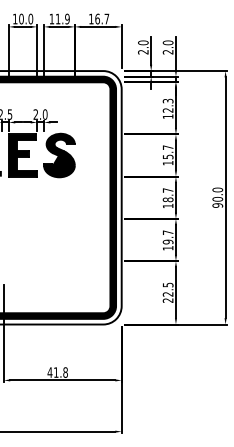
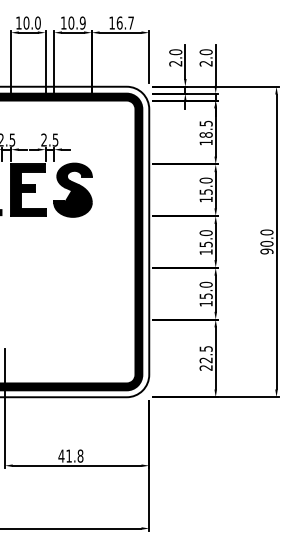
text: (58, 18) -> (71, 22), 11.9 -> 10.9
text: (167, 105) -> (205, 128), 12.3 -> 18.5
text: (45, 114) -> (55, 139), 2.0 -> 2.5
text: (167, 147) -> (205, 180), 15.7 -> 15.0
text: (167, 194) -> (205, 238), 18.7 -> 15.0
text: (167, 237) -> (205, 290), 19.7 -> 15.0

